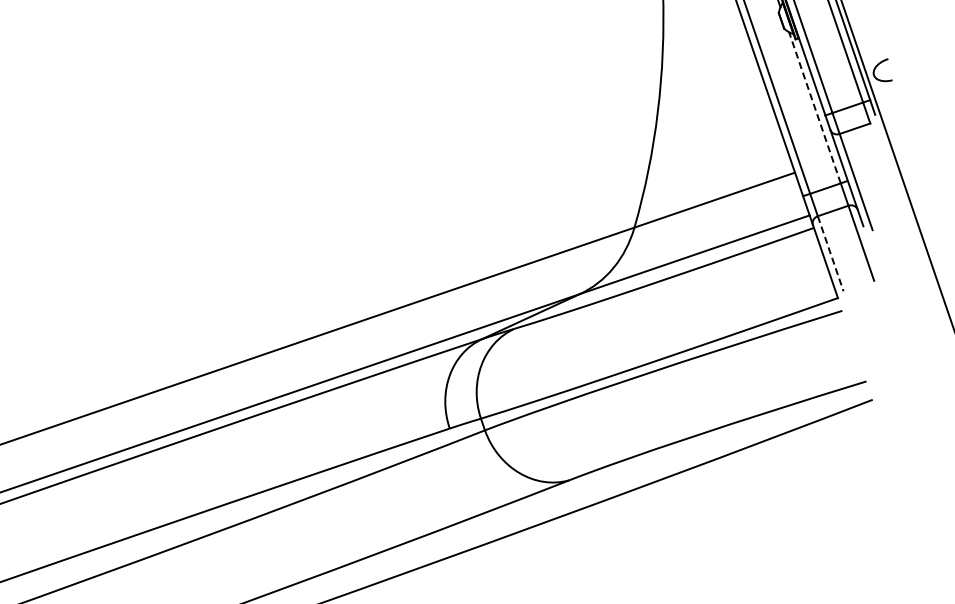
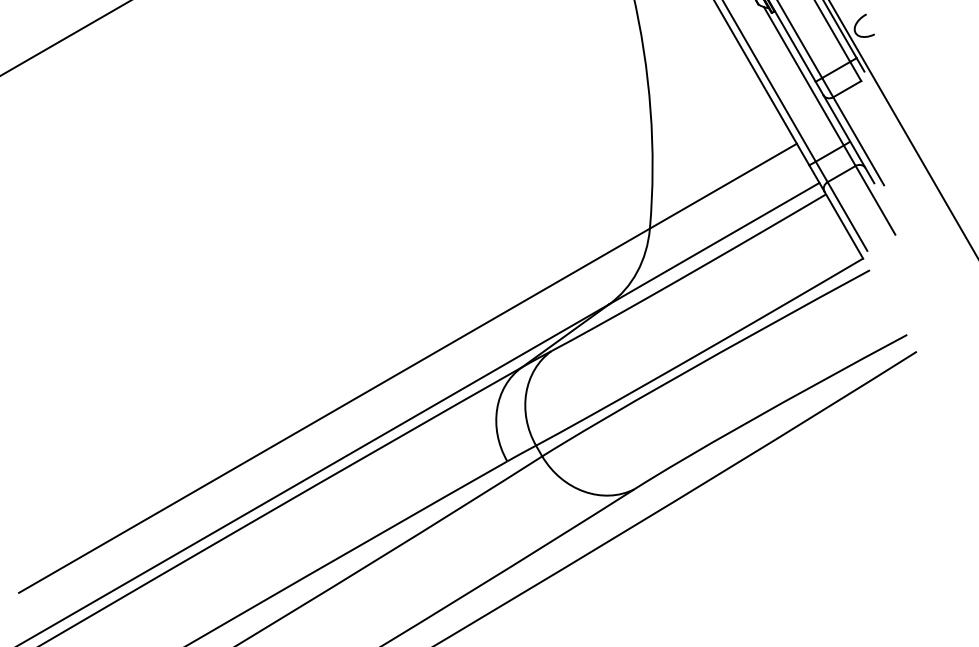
line: (814, 107) -> (803, 76), dashed -> solid
line: (830, 253) -> (847, 216), dashed -> solid

